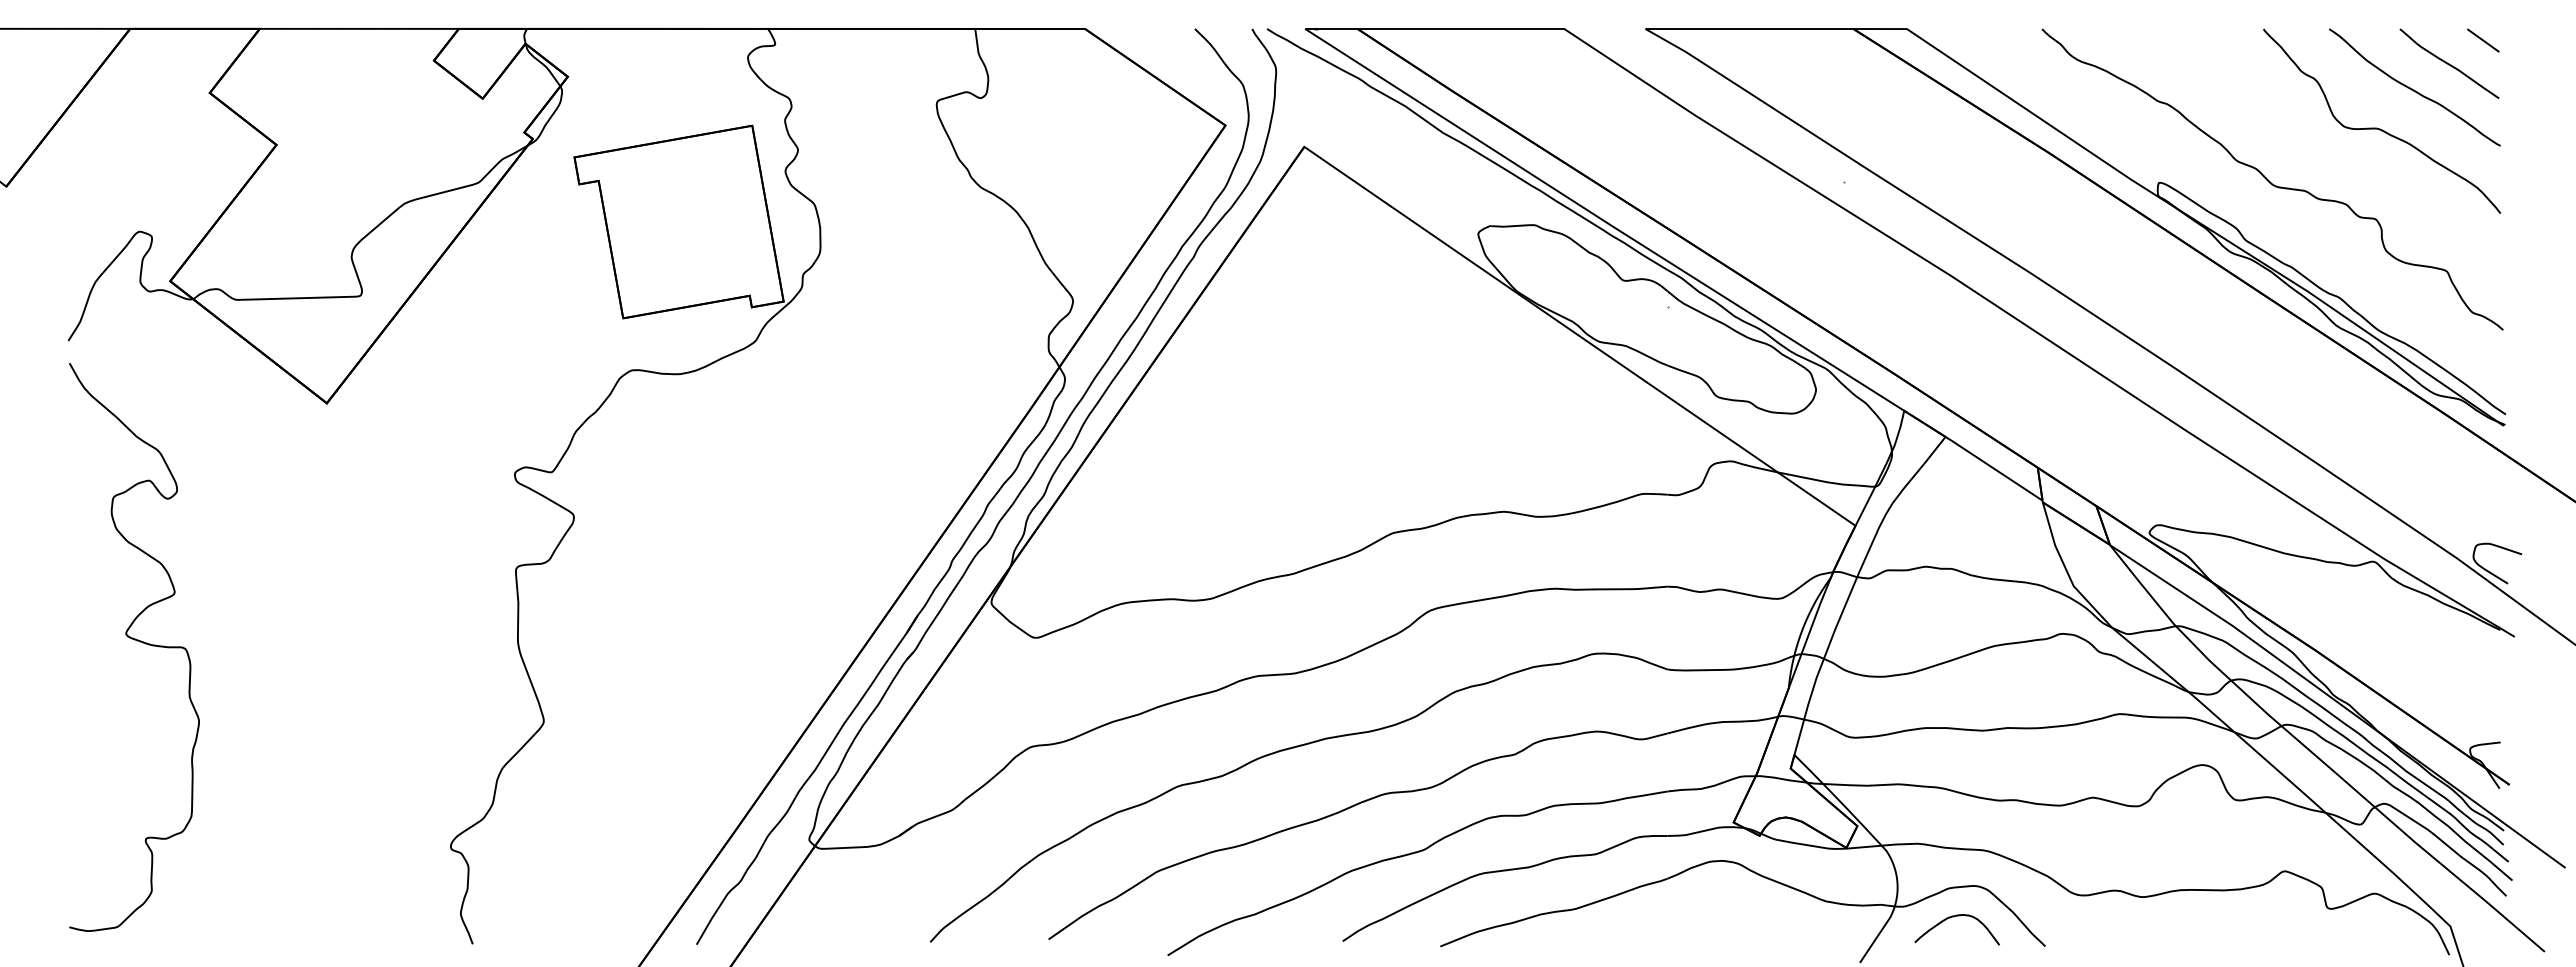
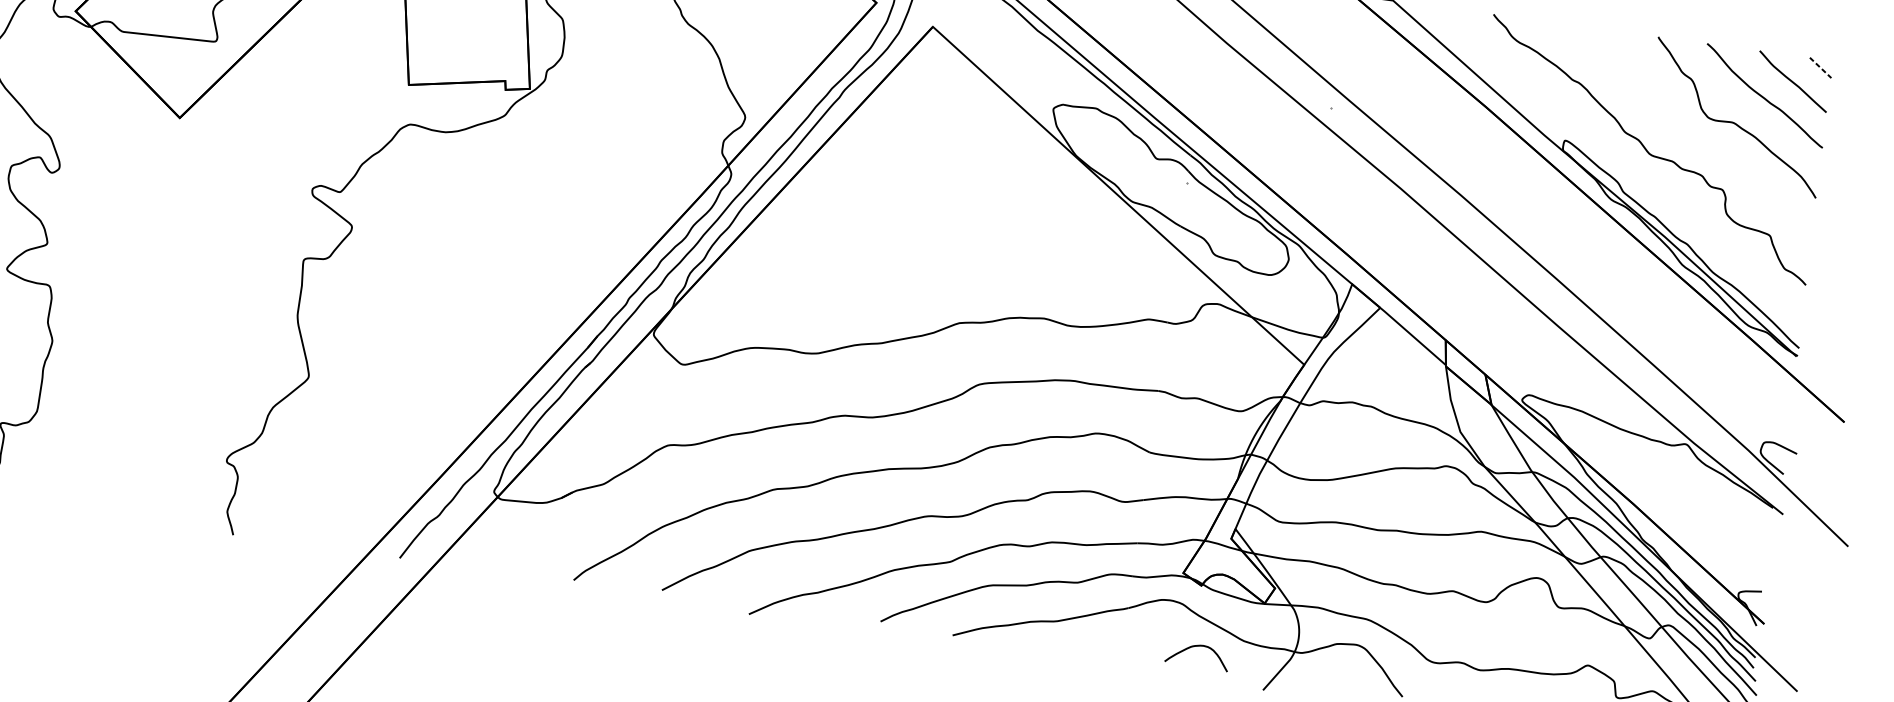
line: (2483, 40) -> (1820, 67), solid -> dashed
curve: (1954, 917) -> (1196, 646), moved

